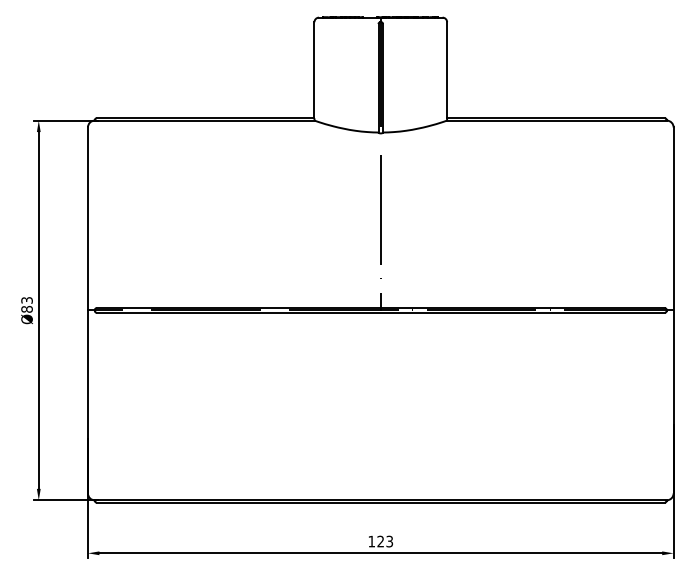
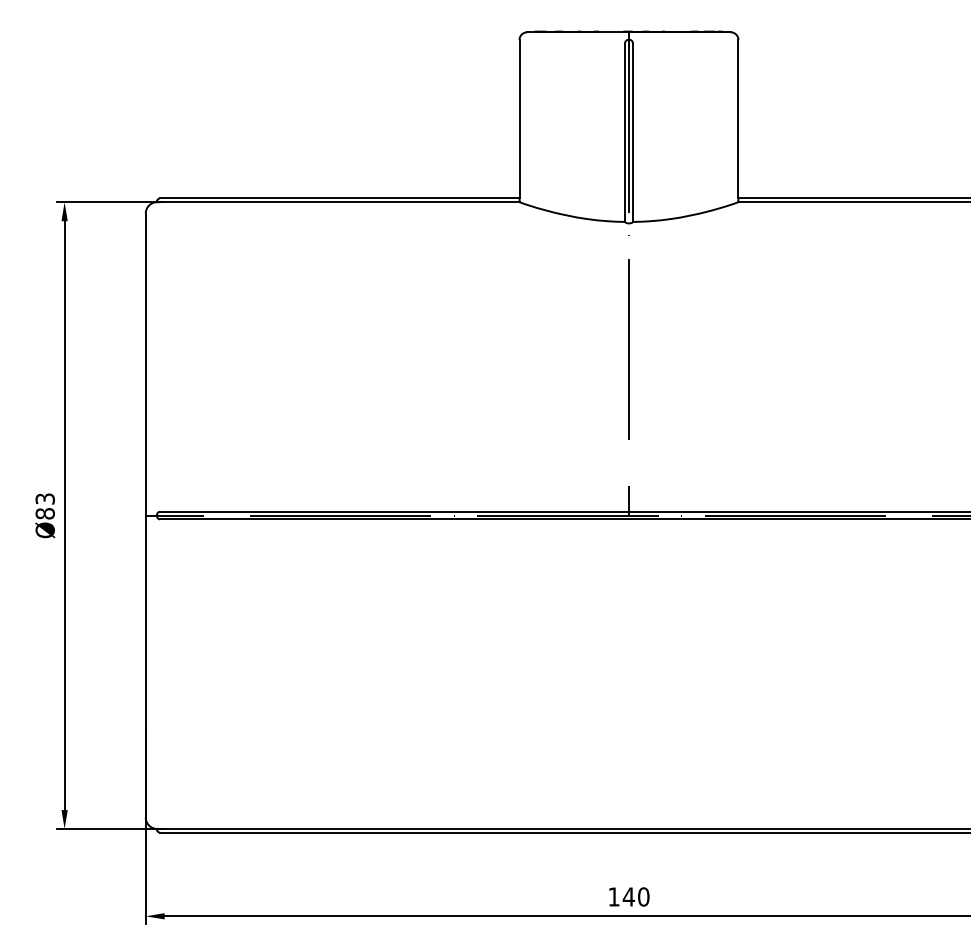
text: (385, 541) -> (636, 896), 123 -> 140

